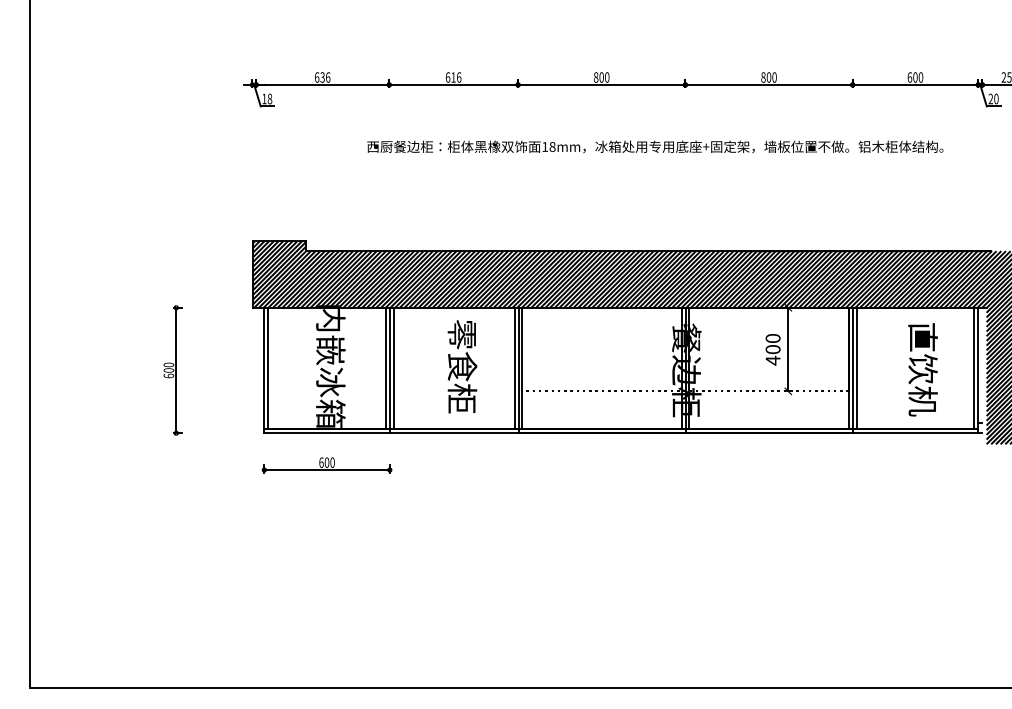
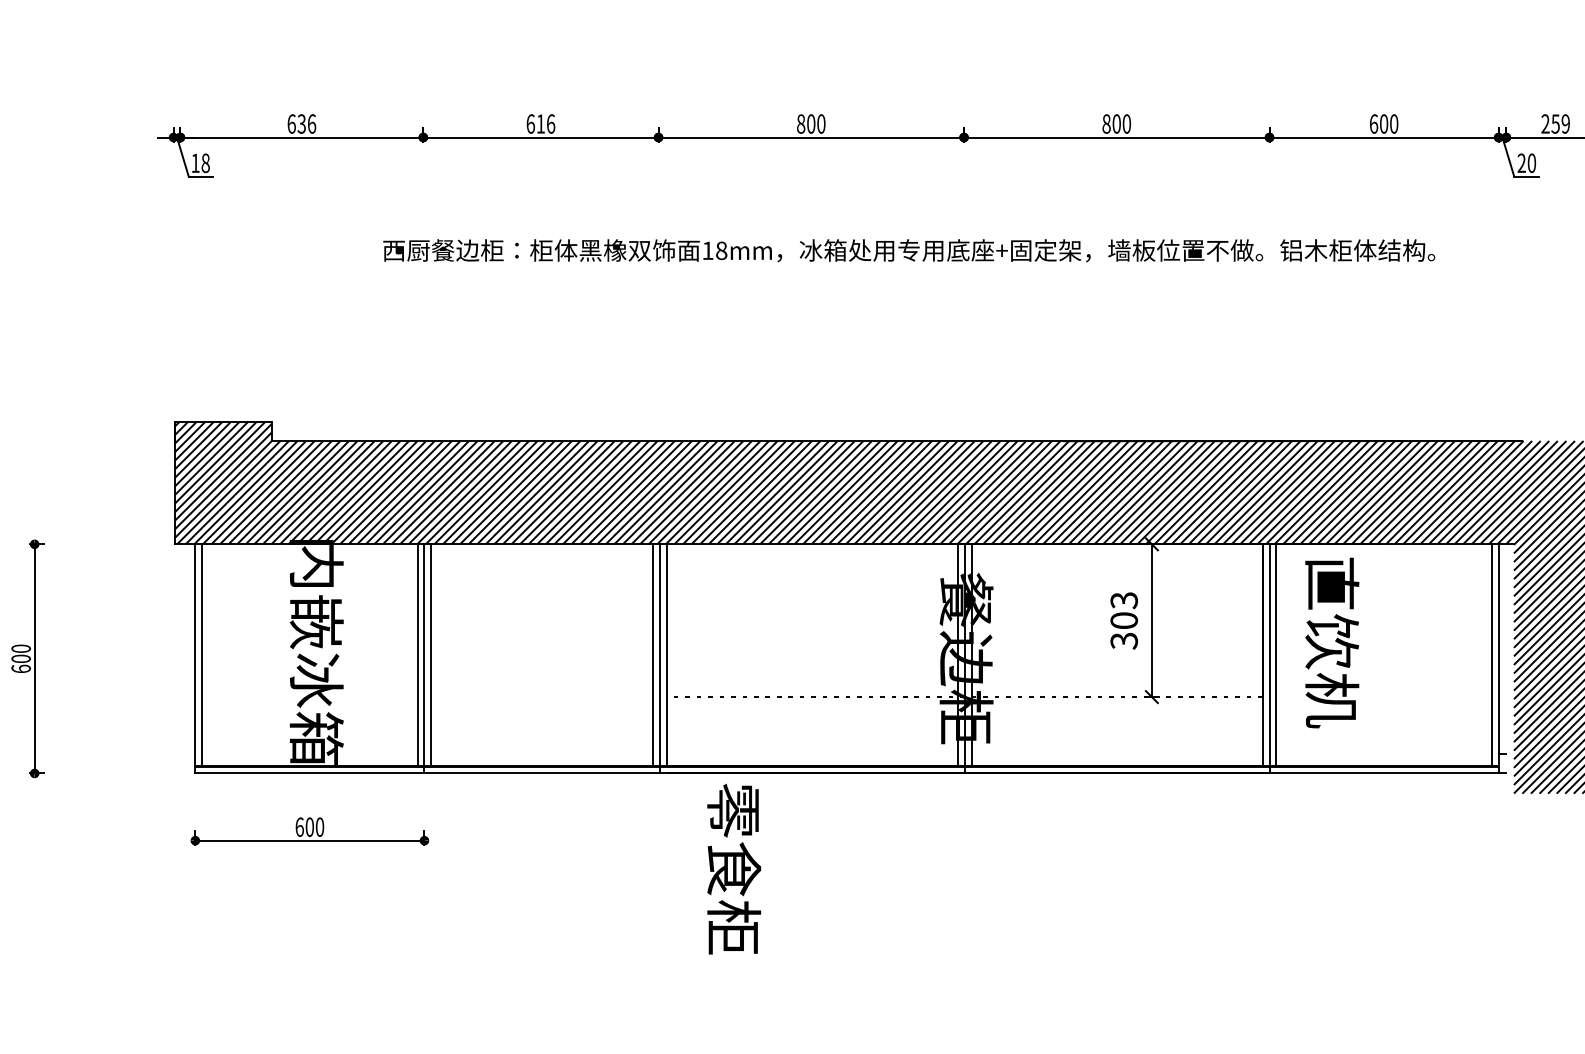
text: (772, 349) -> (1123, 620), 400 -> 303
text: (462, 366) -> (734, 868), moved
text: (922, 369) -> (1331, 642), moved

